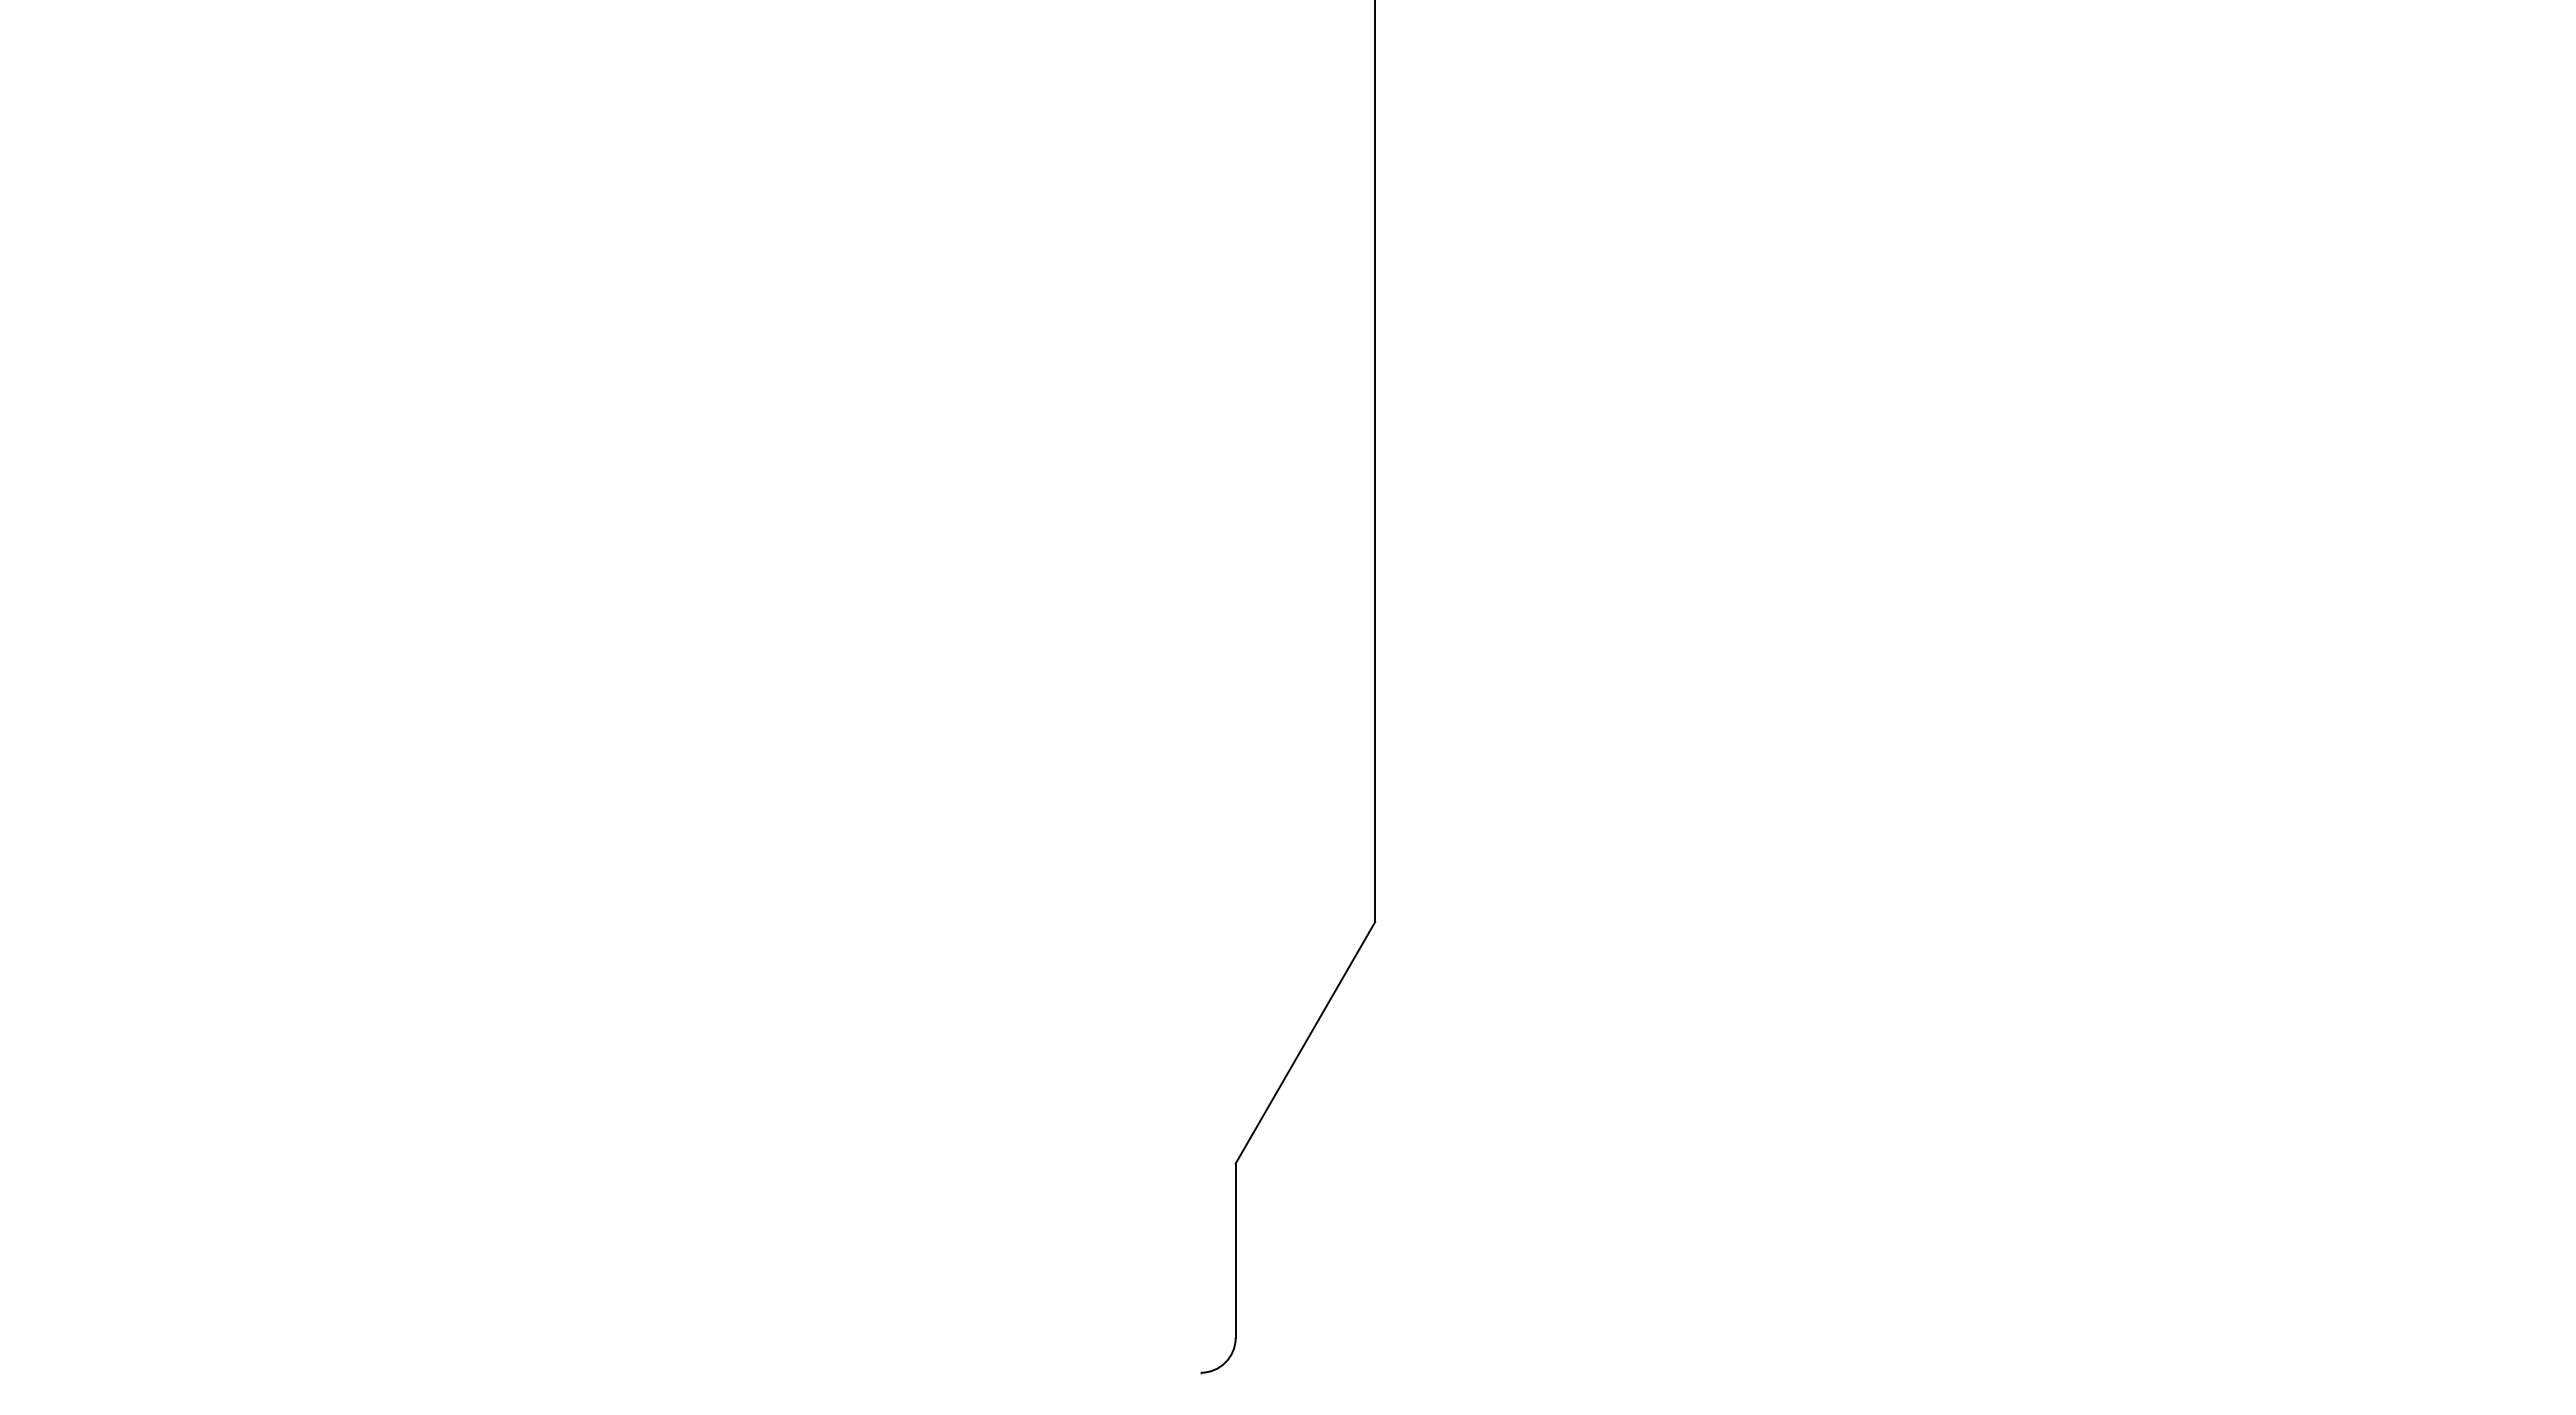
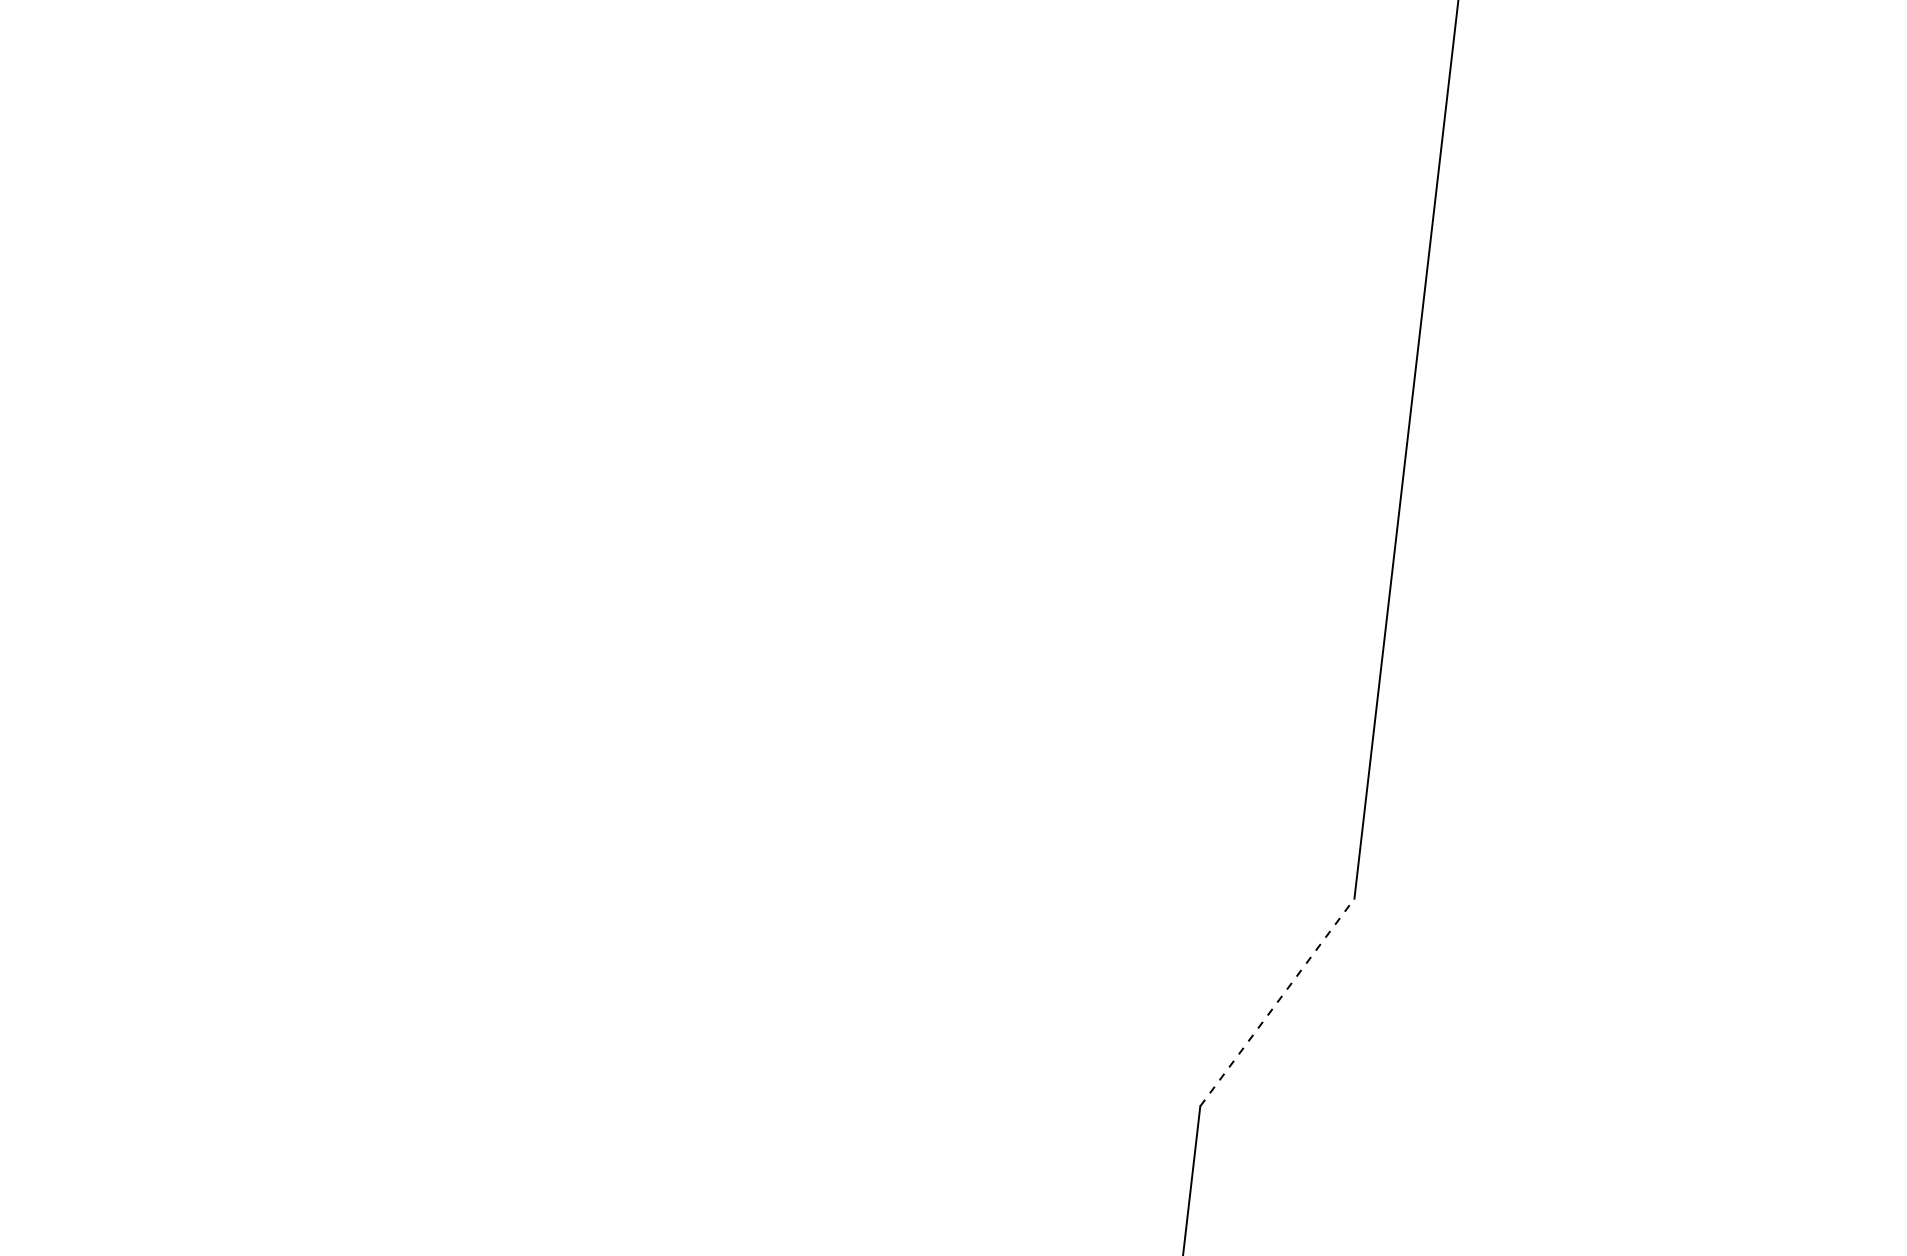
line: (1305, 1042) -> (1277, 1002), solid -> dashed

